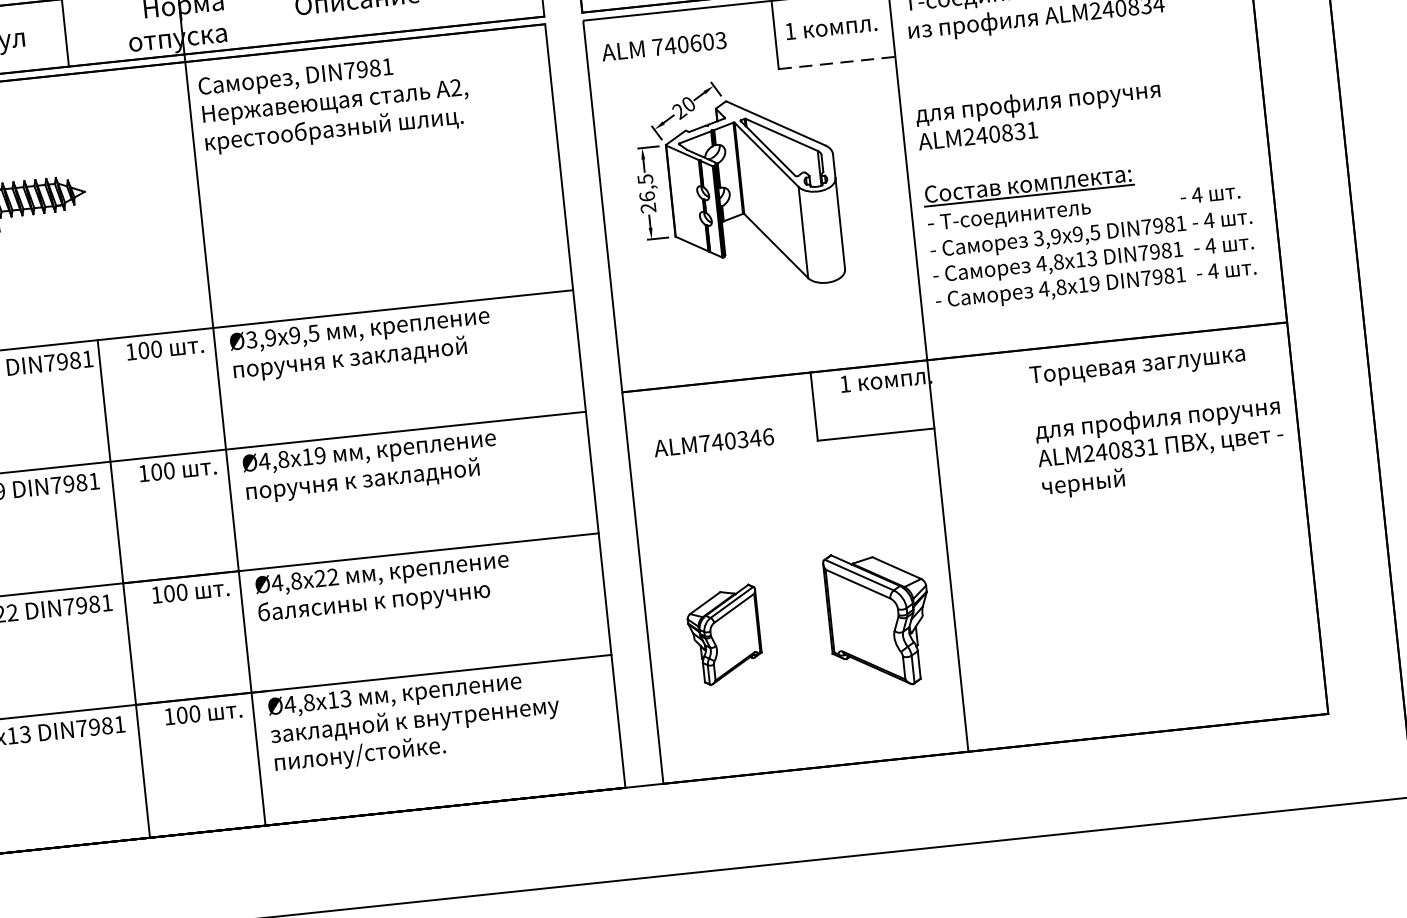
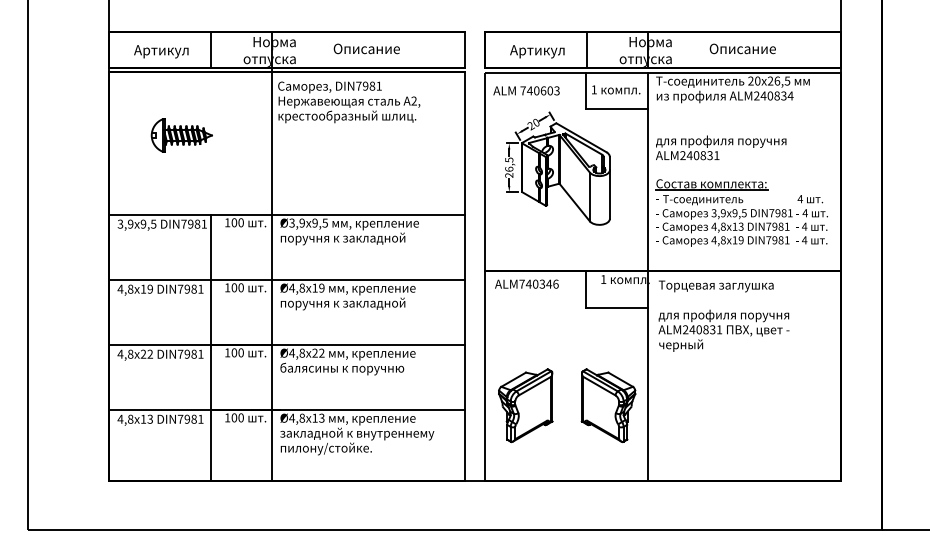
line: (837, 63) -> (617, 109), dashed -> solid
text: (1156, 419) -> (723, 315), moved
text: (713, 441) -> (526, 283), moved
part: (723, 634) -> (525, 405), size x1.43

